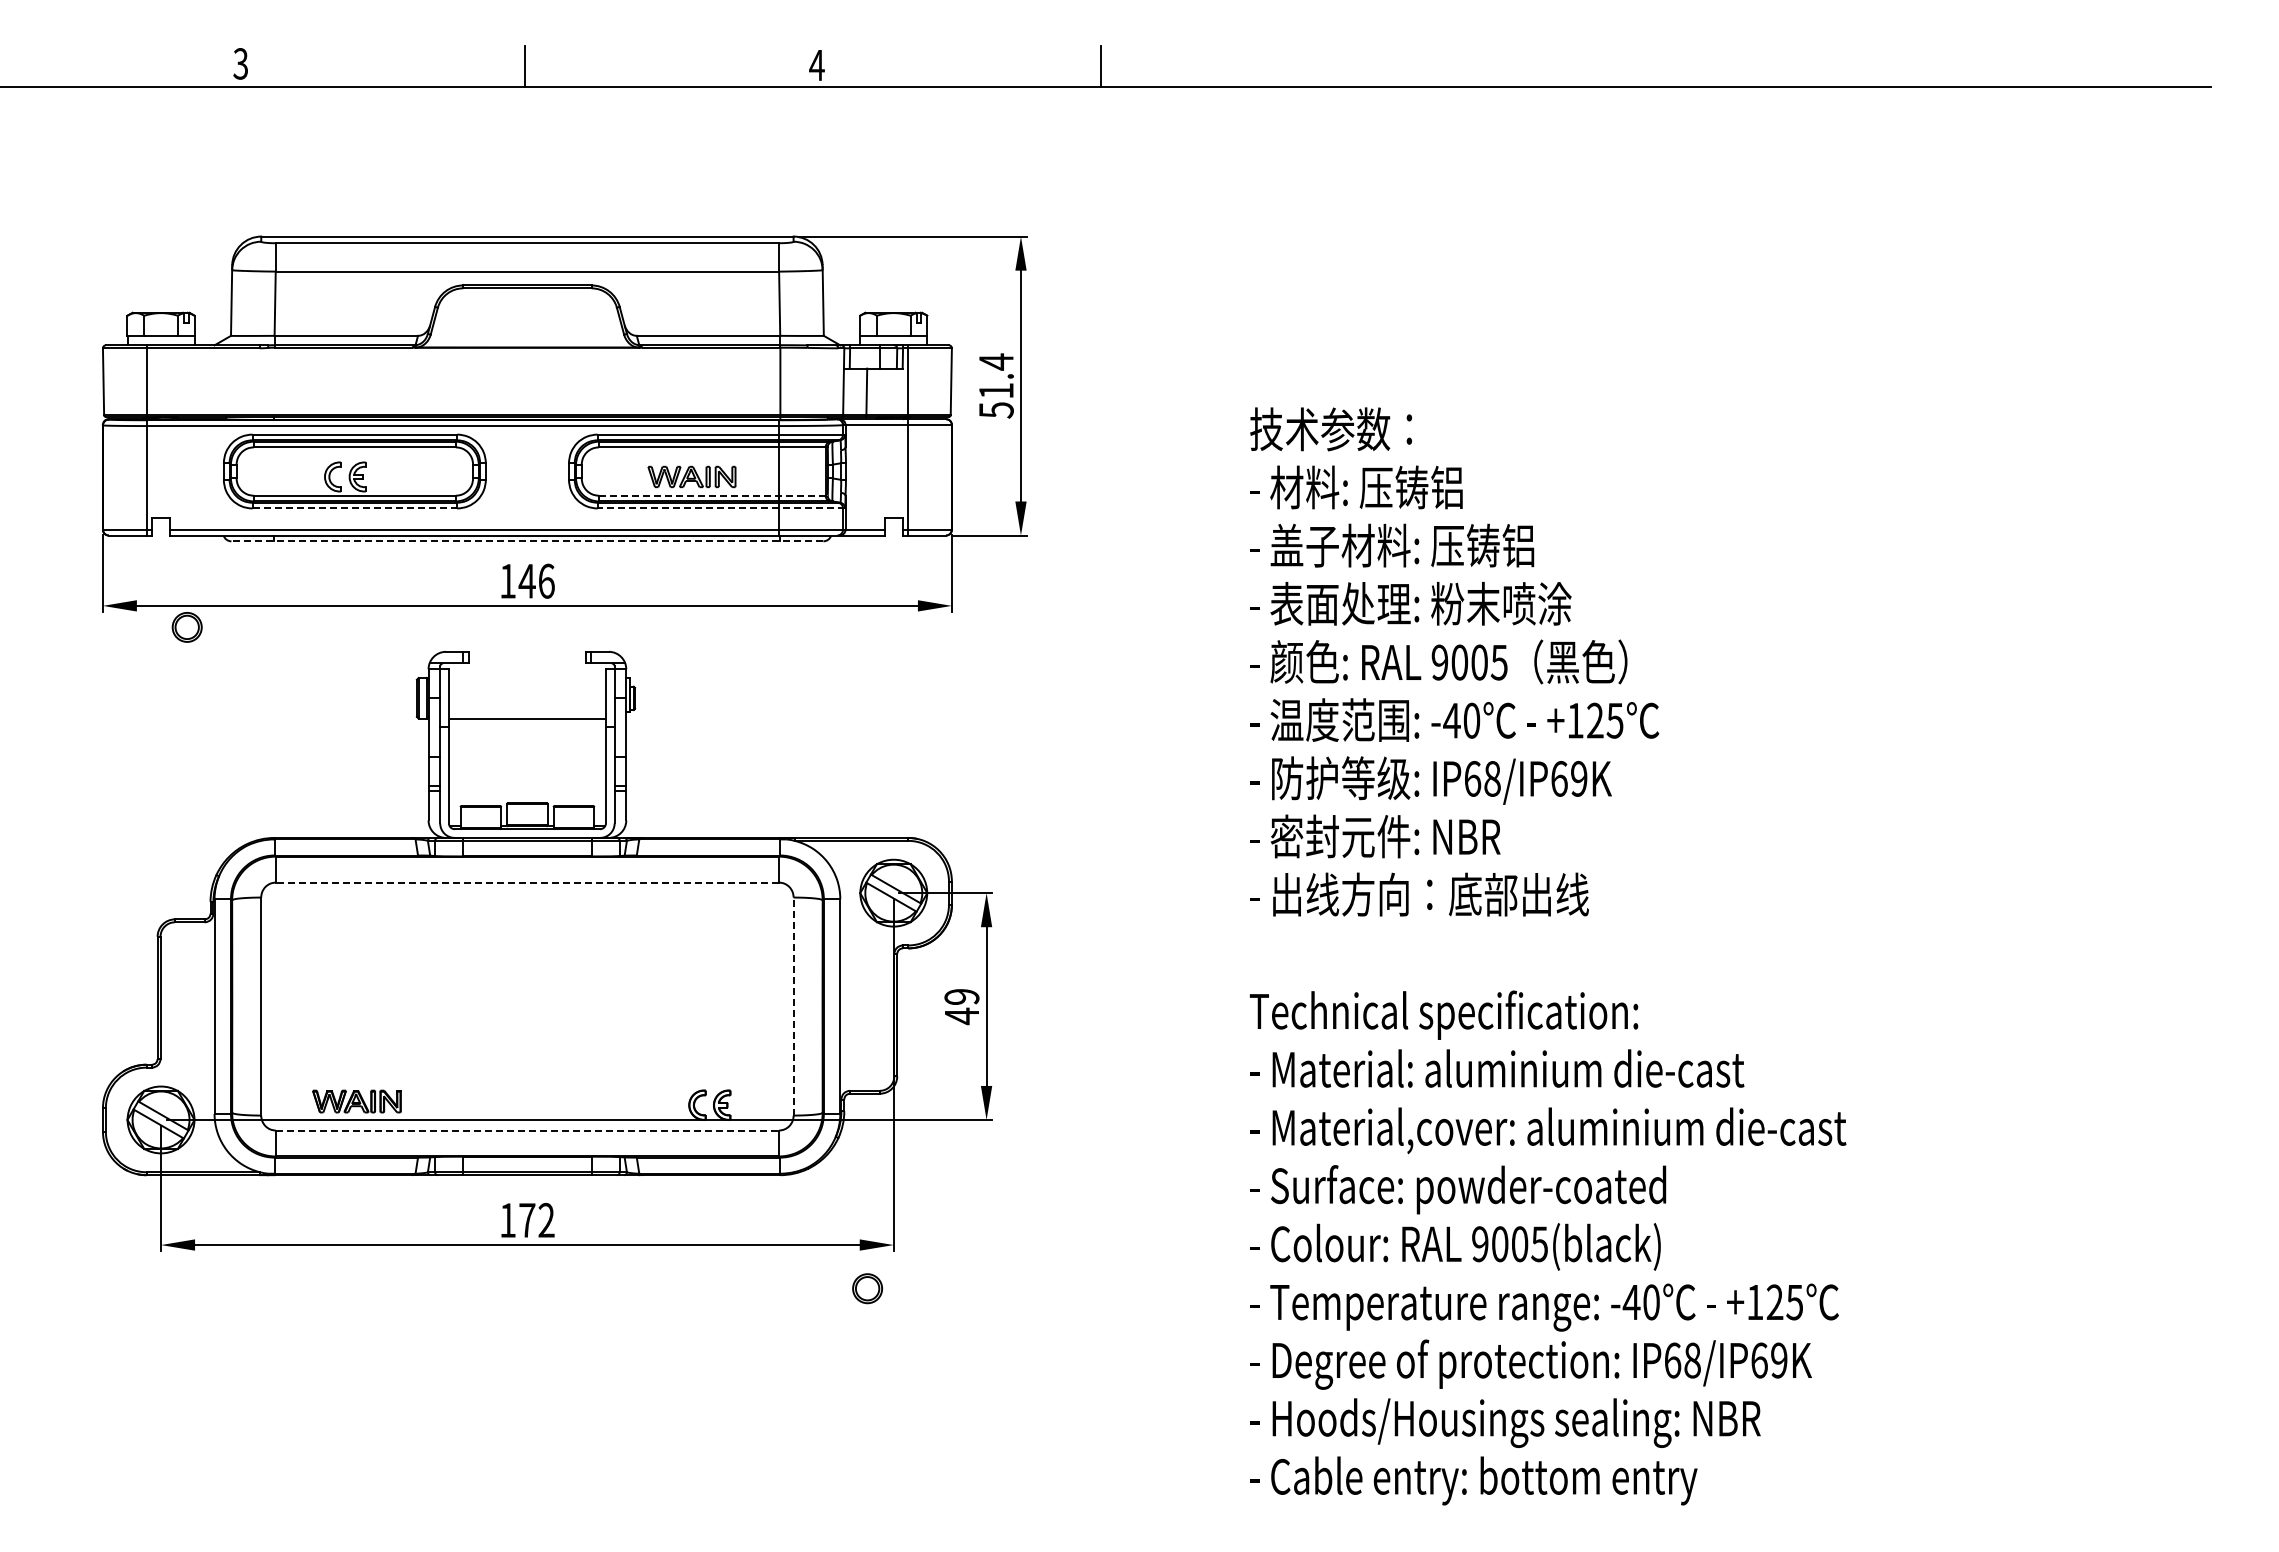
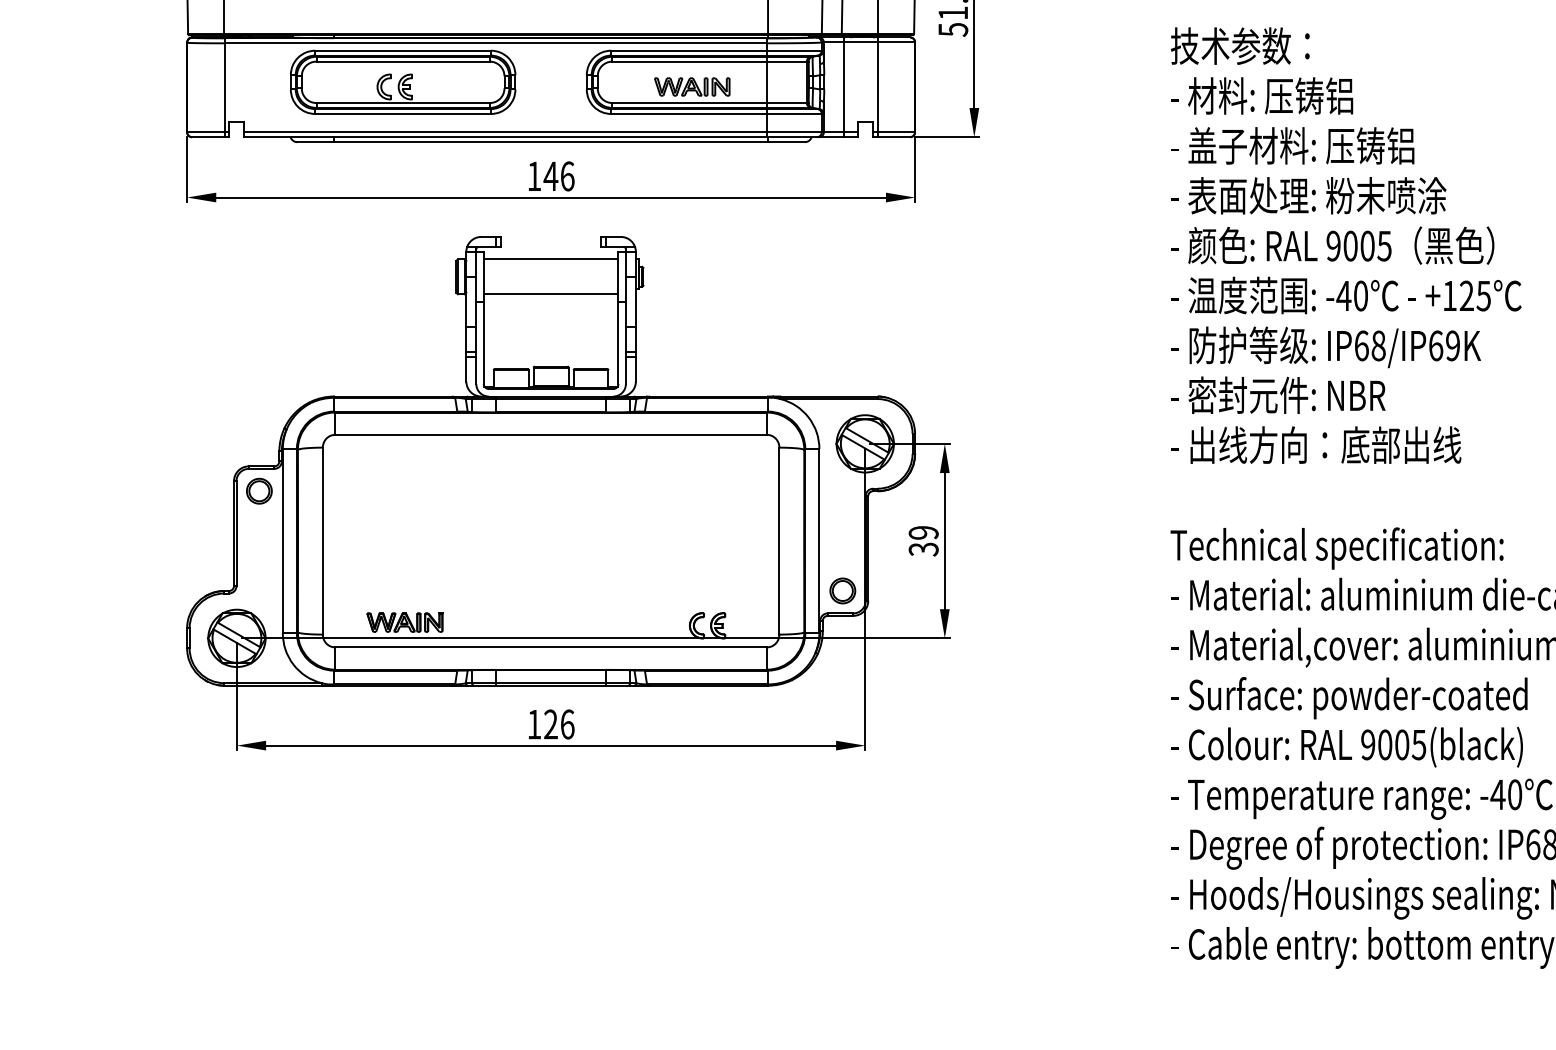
line: (868, 477) -> (843, 87), added
line: (713, 495) -> (710, 102), dashed -> solid
line: (355, 508) -> (403, 114), dashed -> solid
line: (721, 508) -> (717, 114), dashed -> solid
line: (526, 541) -> (550, 142), dashed -> solid
part: (186, 627) -> (258, 491), moved
line: (526, 678) -> (550, 259), added
line: (527, 882) -> (551, 434), dashed -> solid
line: (793, 1006) -> (779, 541), dashed -> solid
text: (961, 1016) -> (923, 549), 49 -> 39
line: (527, 1130) -> (551, 647), dashed -> solid
text: (536, 1219) -> (558, 723), 172 -> 126
part: (867, 1288) -> (842, 590), moved

